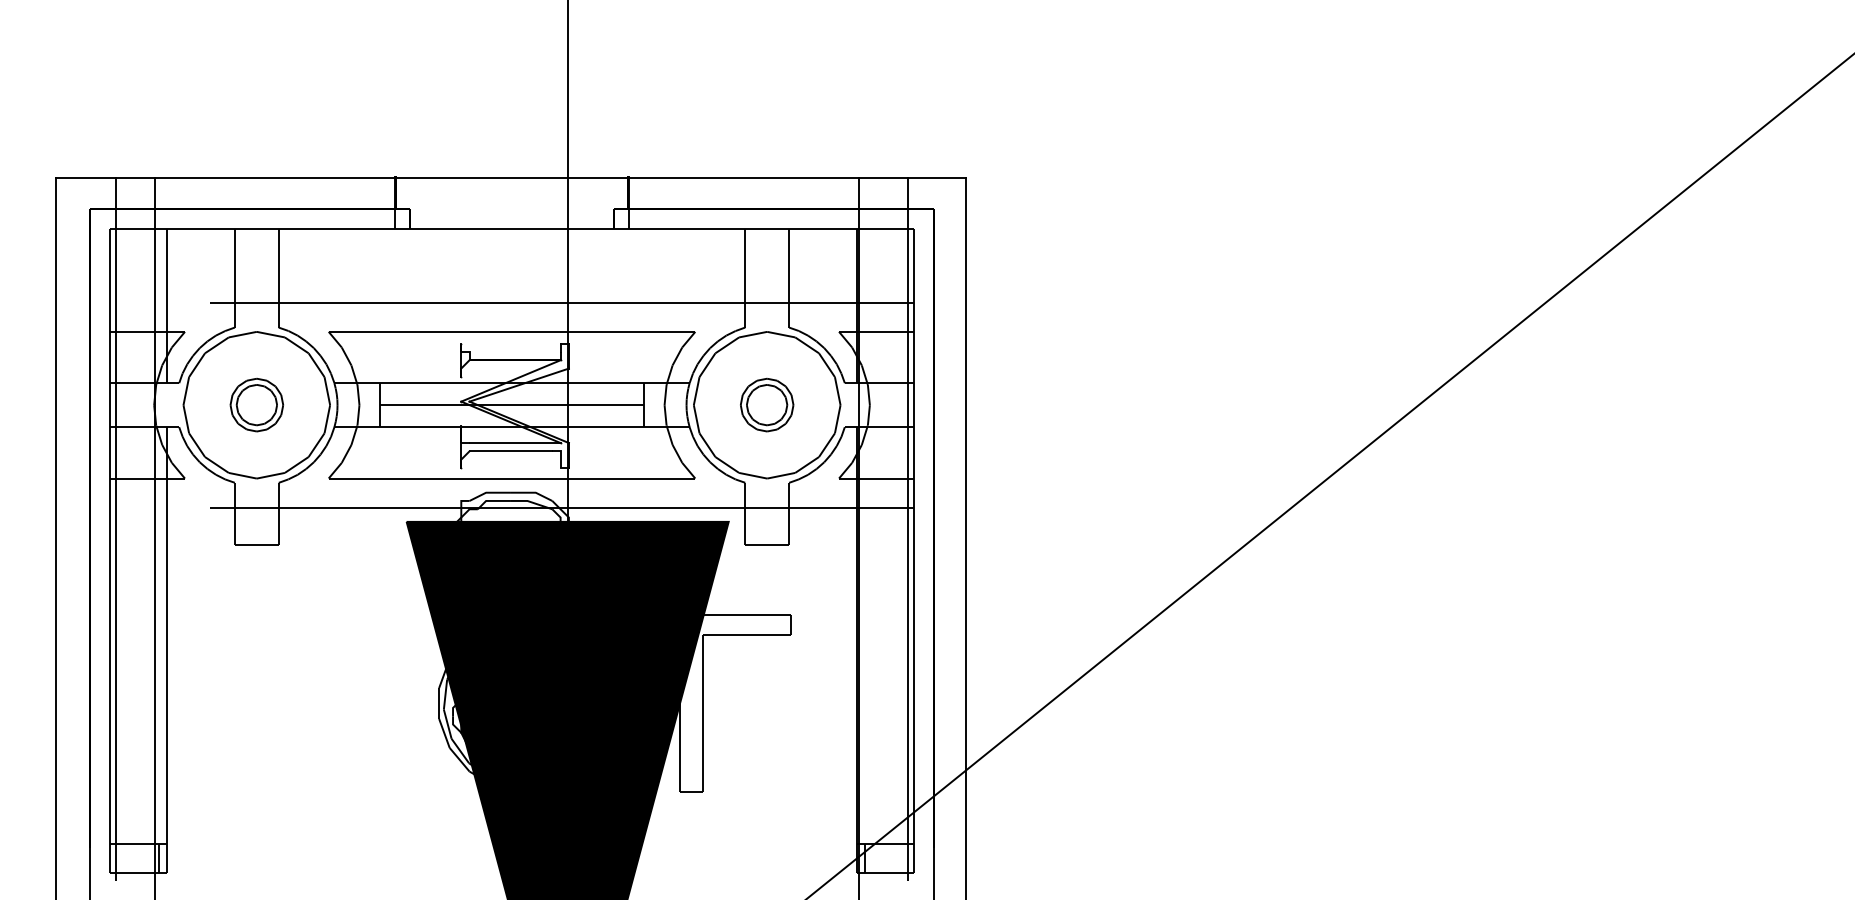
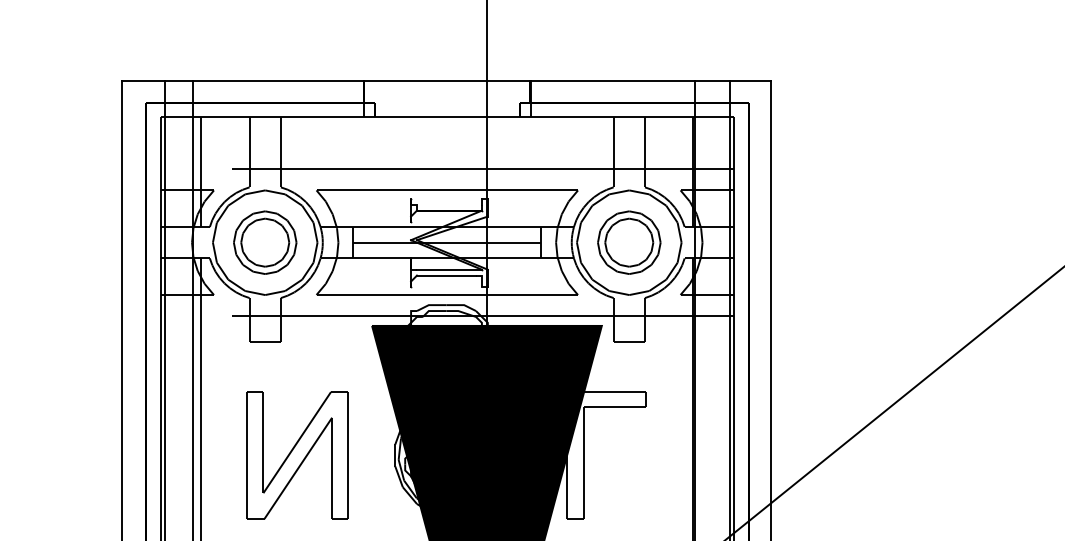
part: (256, 404) -> (265, 242), size x1.67
part: (766, 404) -> (628, 242), size x1.67
part: (302, 703) -> (297, 455), added

